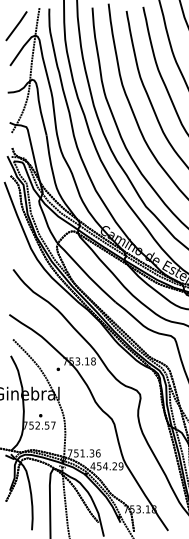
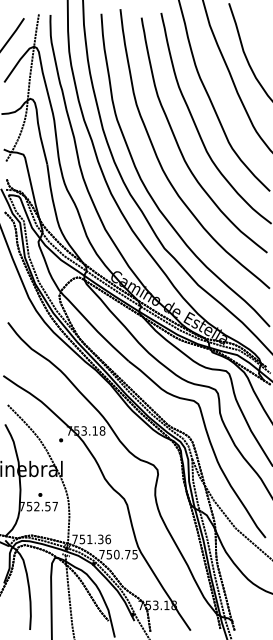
text: (107, 466) -> (118, 554), 454.29 -> 750.75

